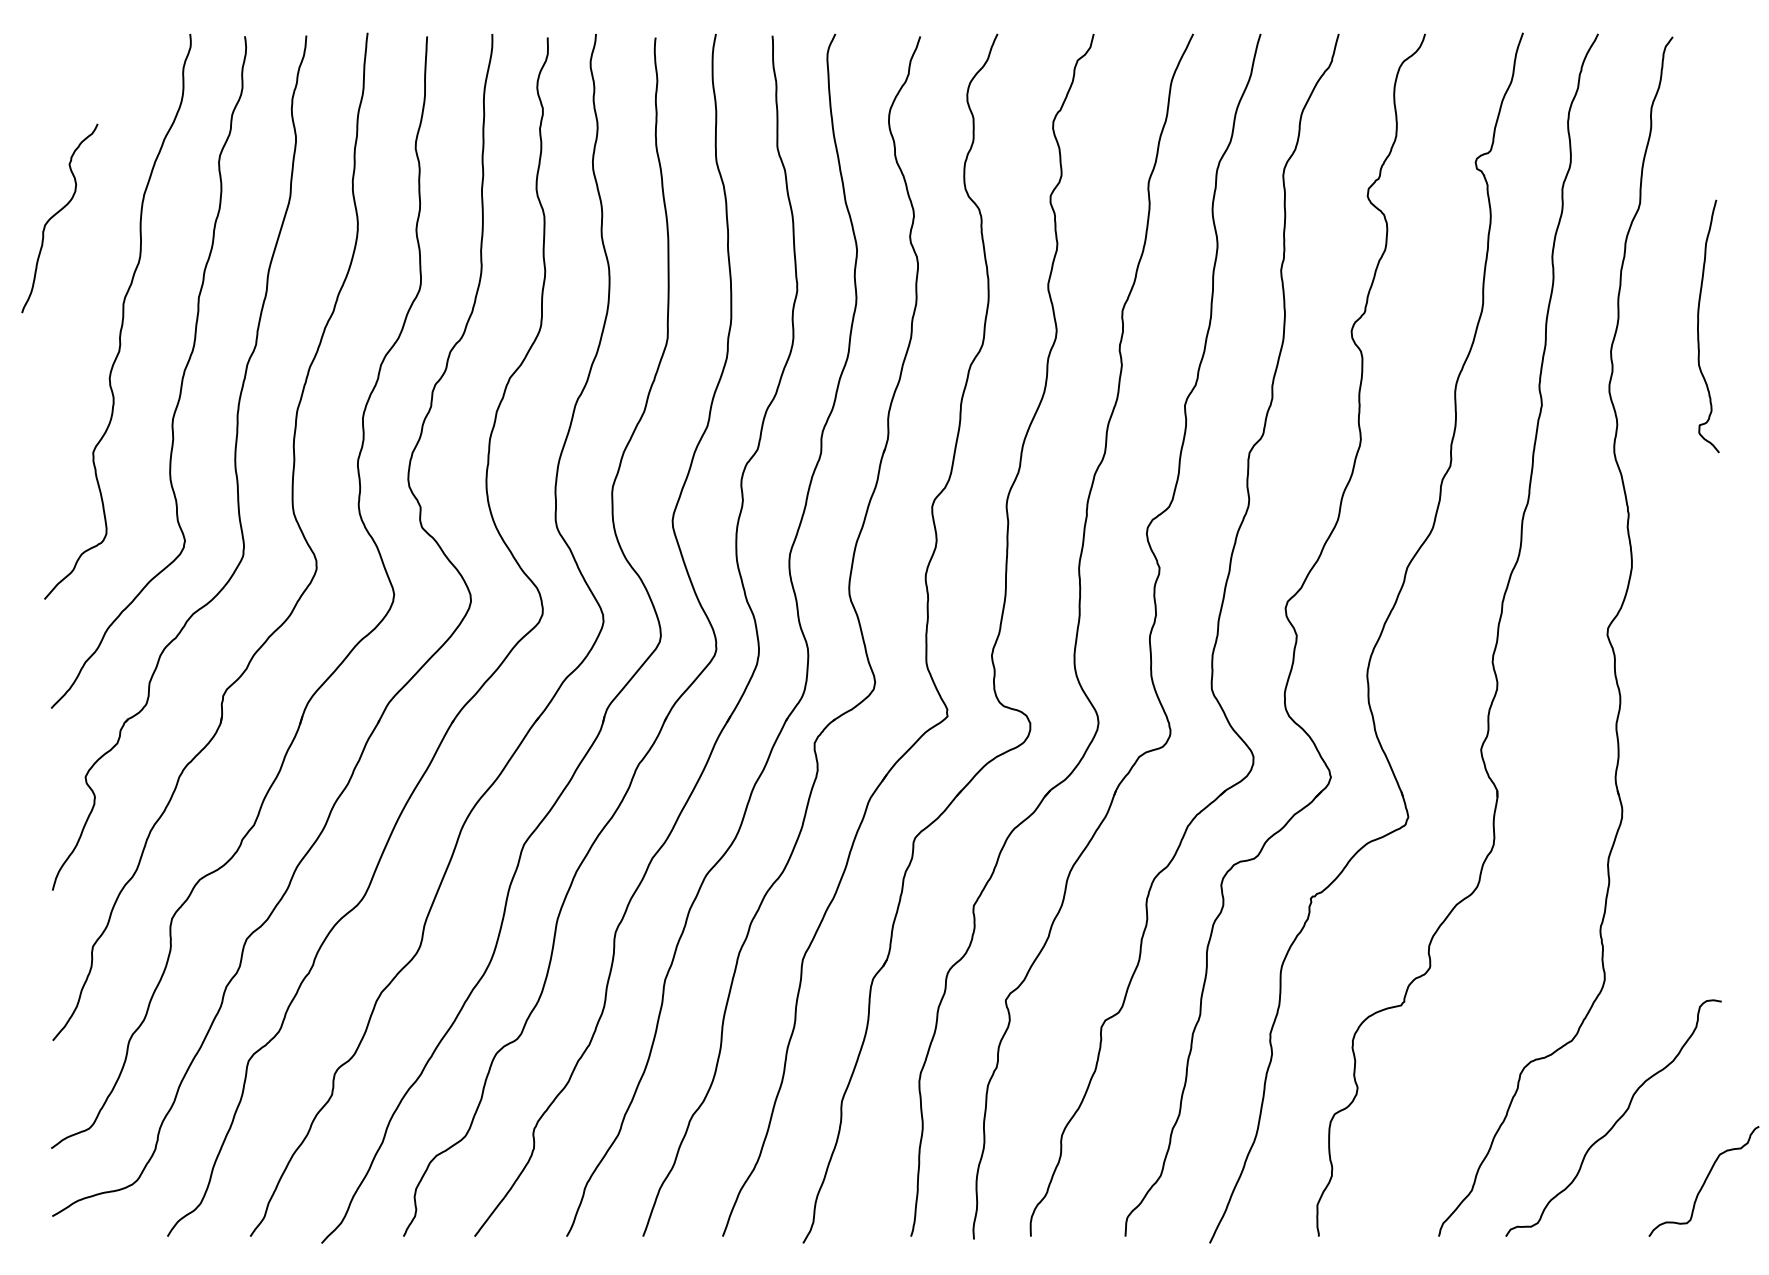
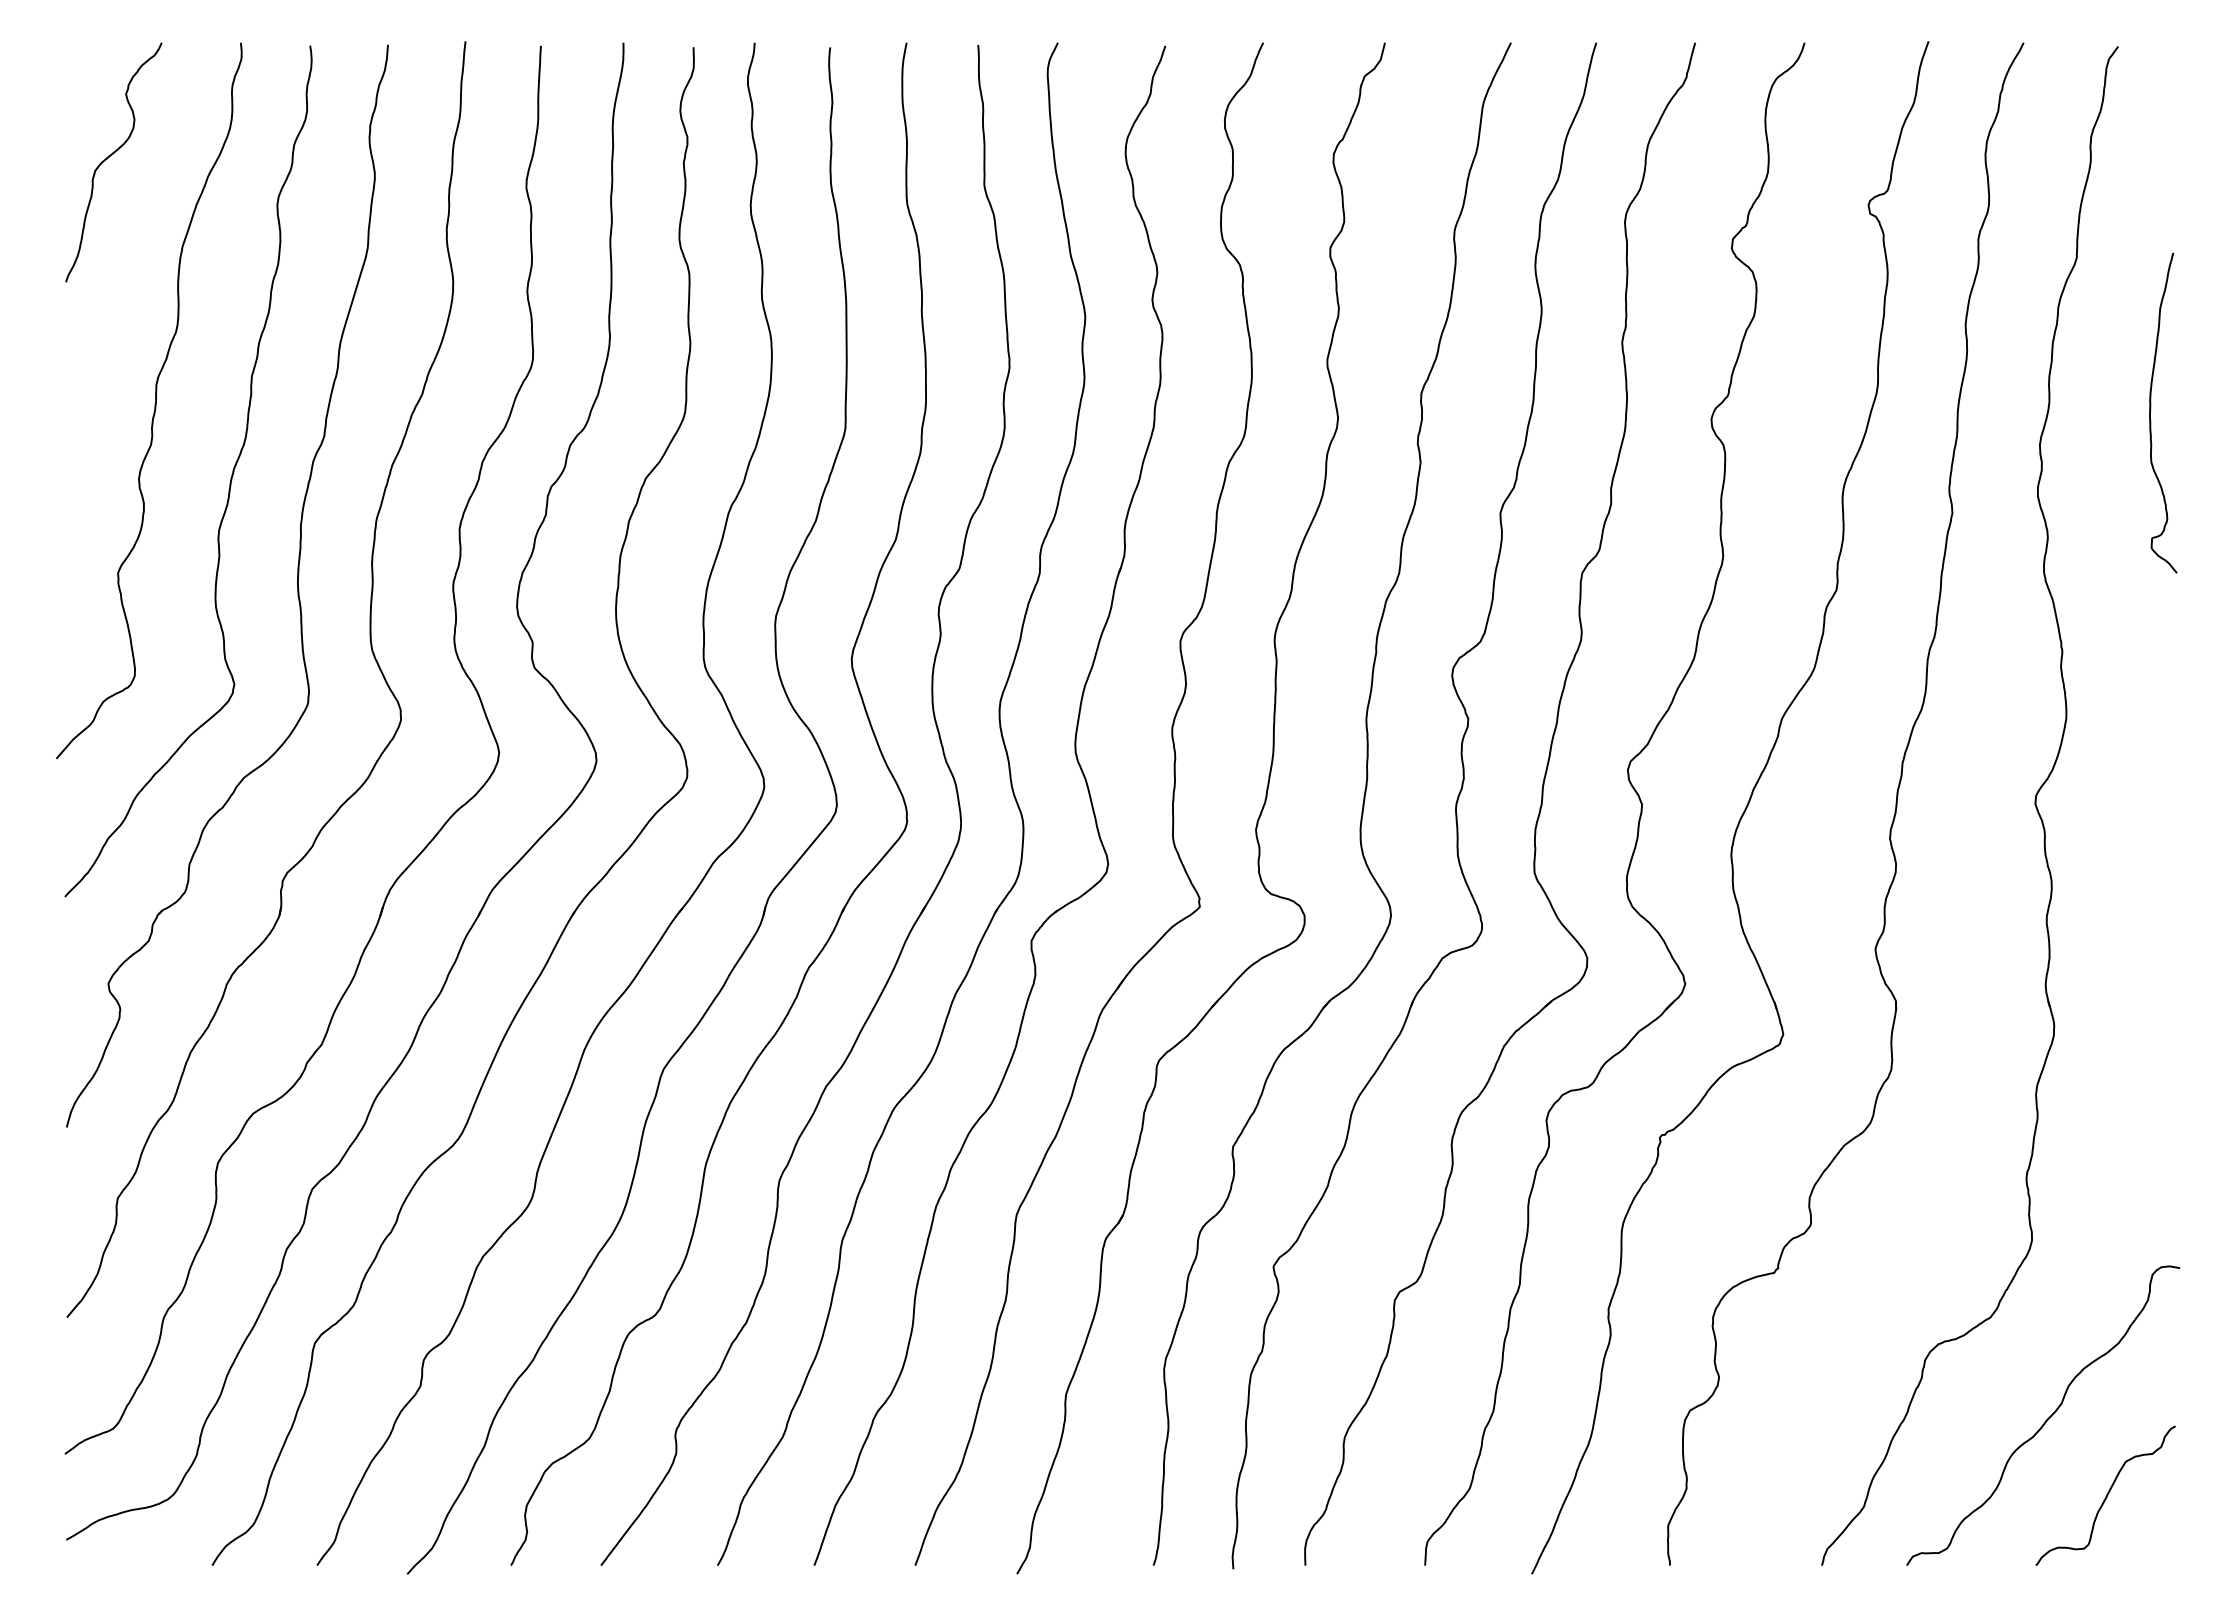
curve: (56, 214) -> (109, 157), moved
curve: (1704, 1181) -> (2106, 1495), moved

